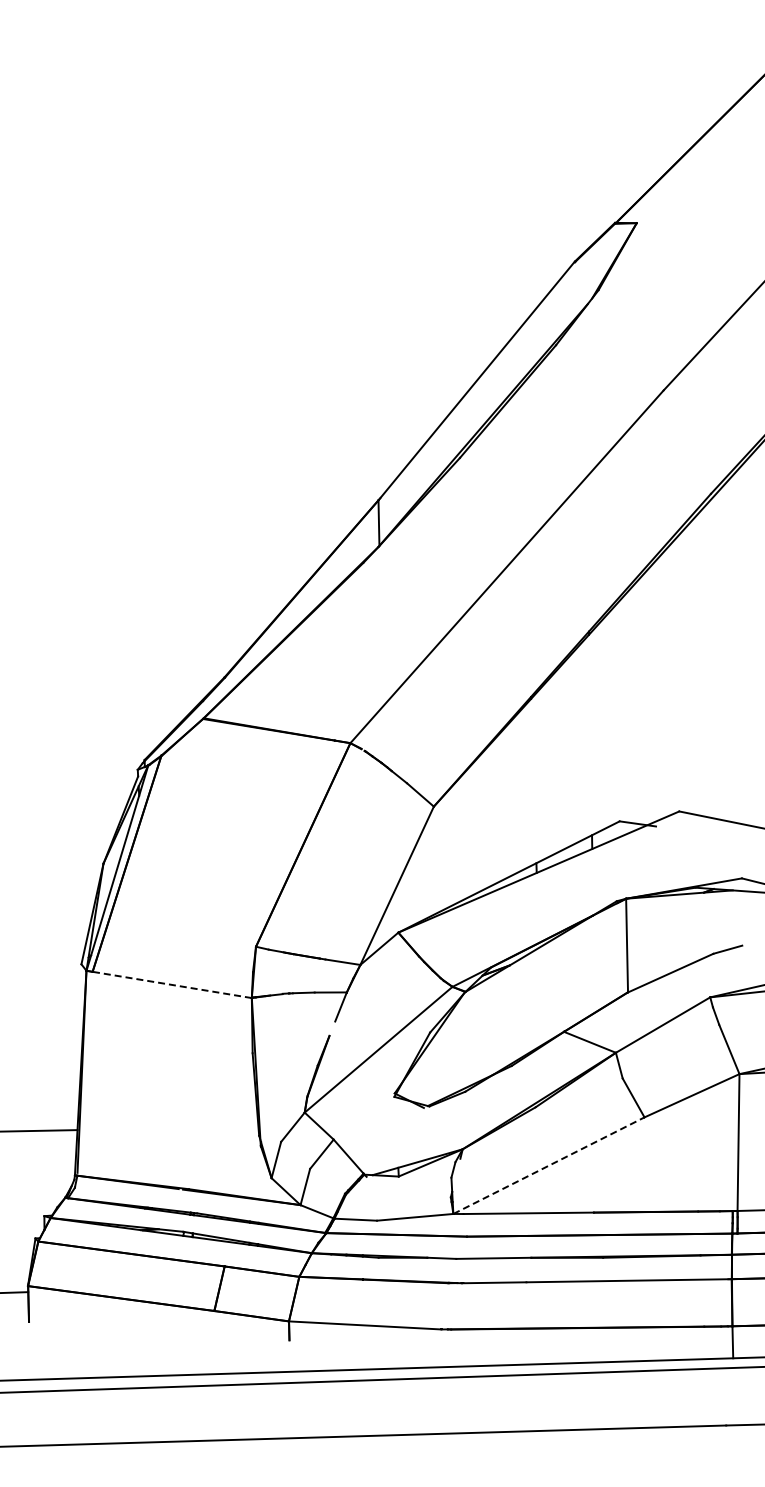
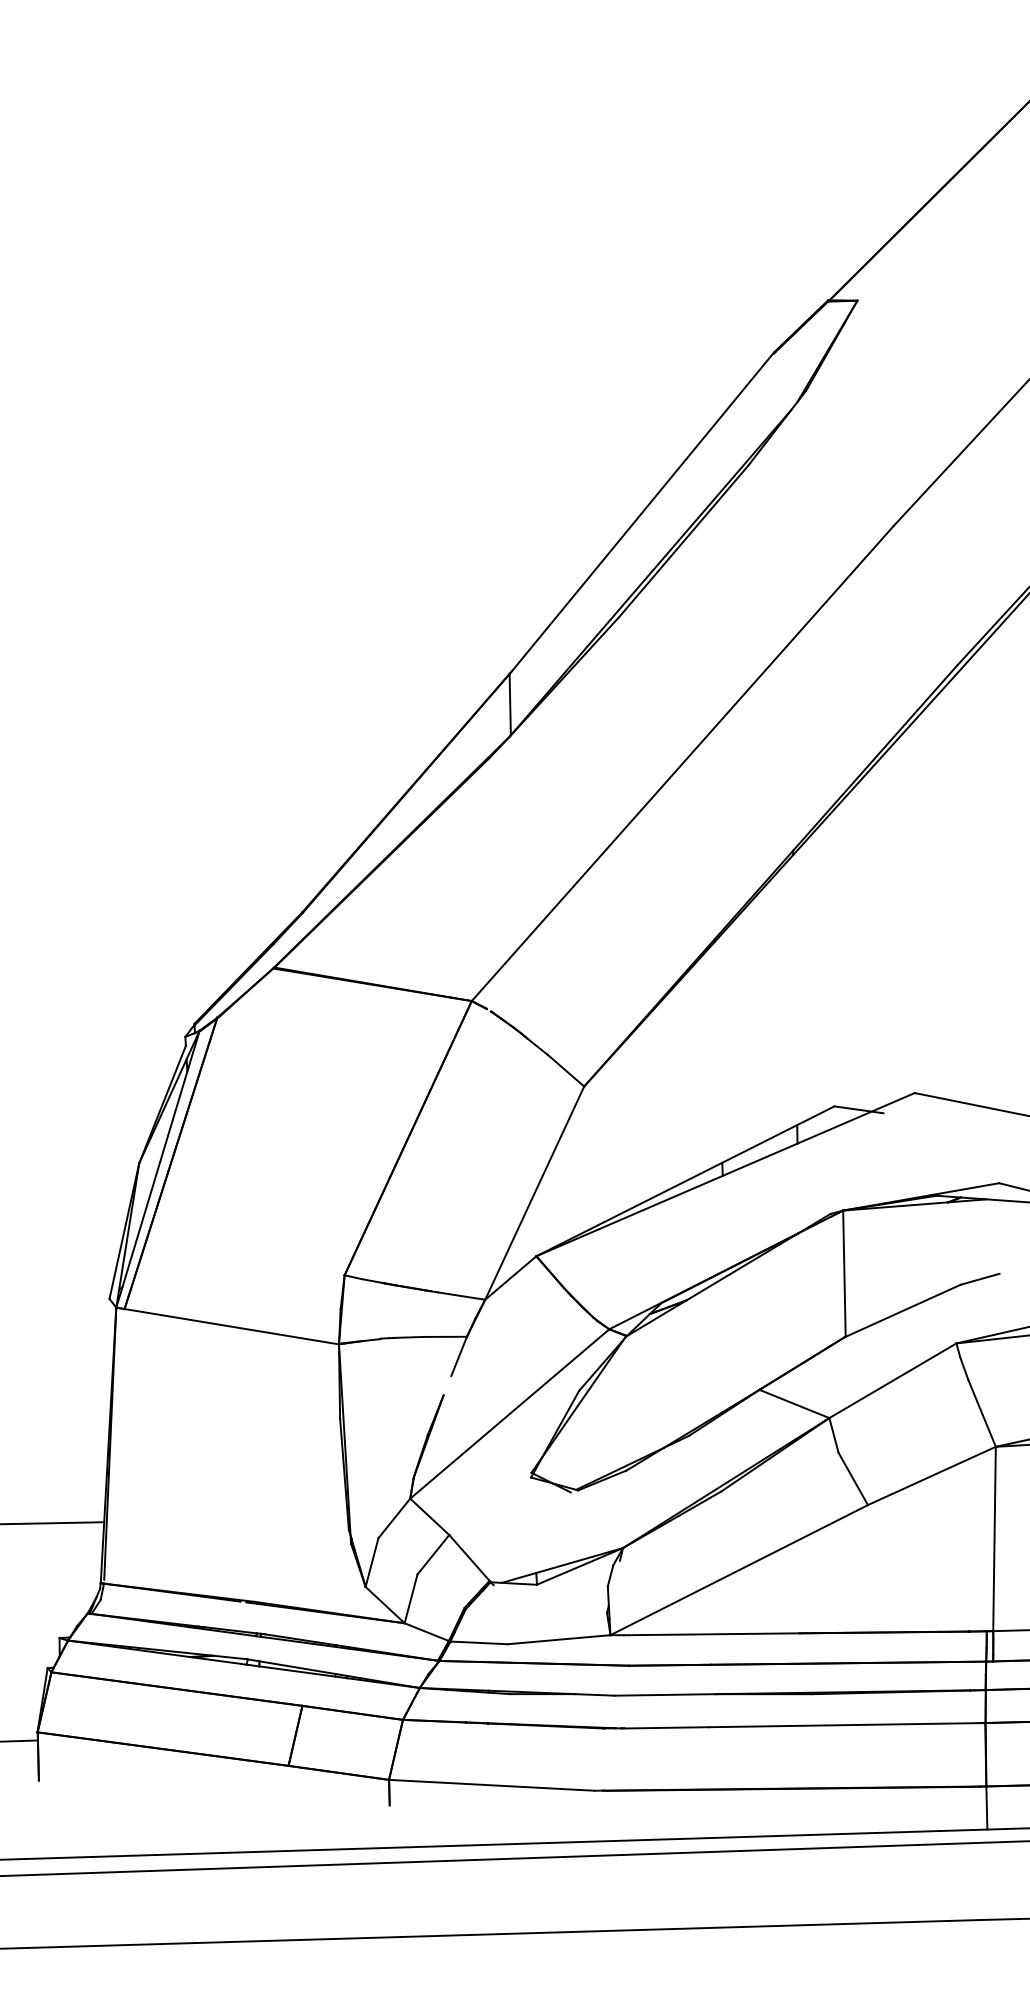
line: (172, 984) -> (232, 1326), dashed -> solid
line: (549, 1165) -> (739, 1569), dashed -> solid

